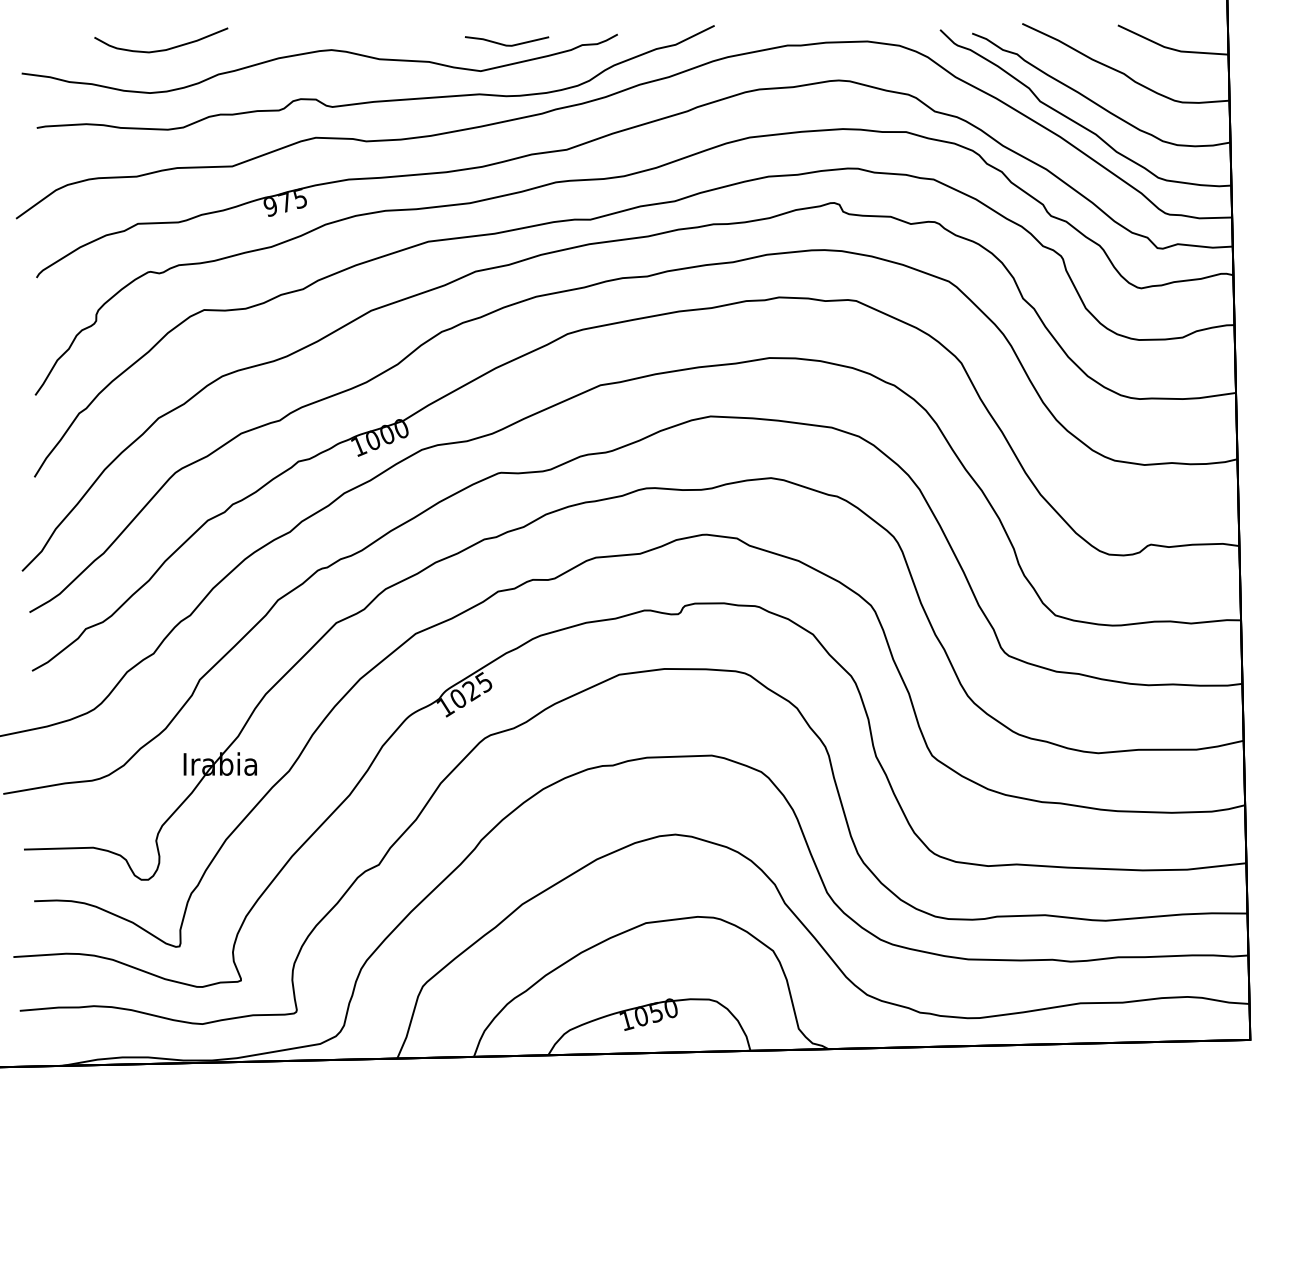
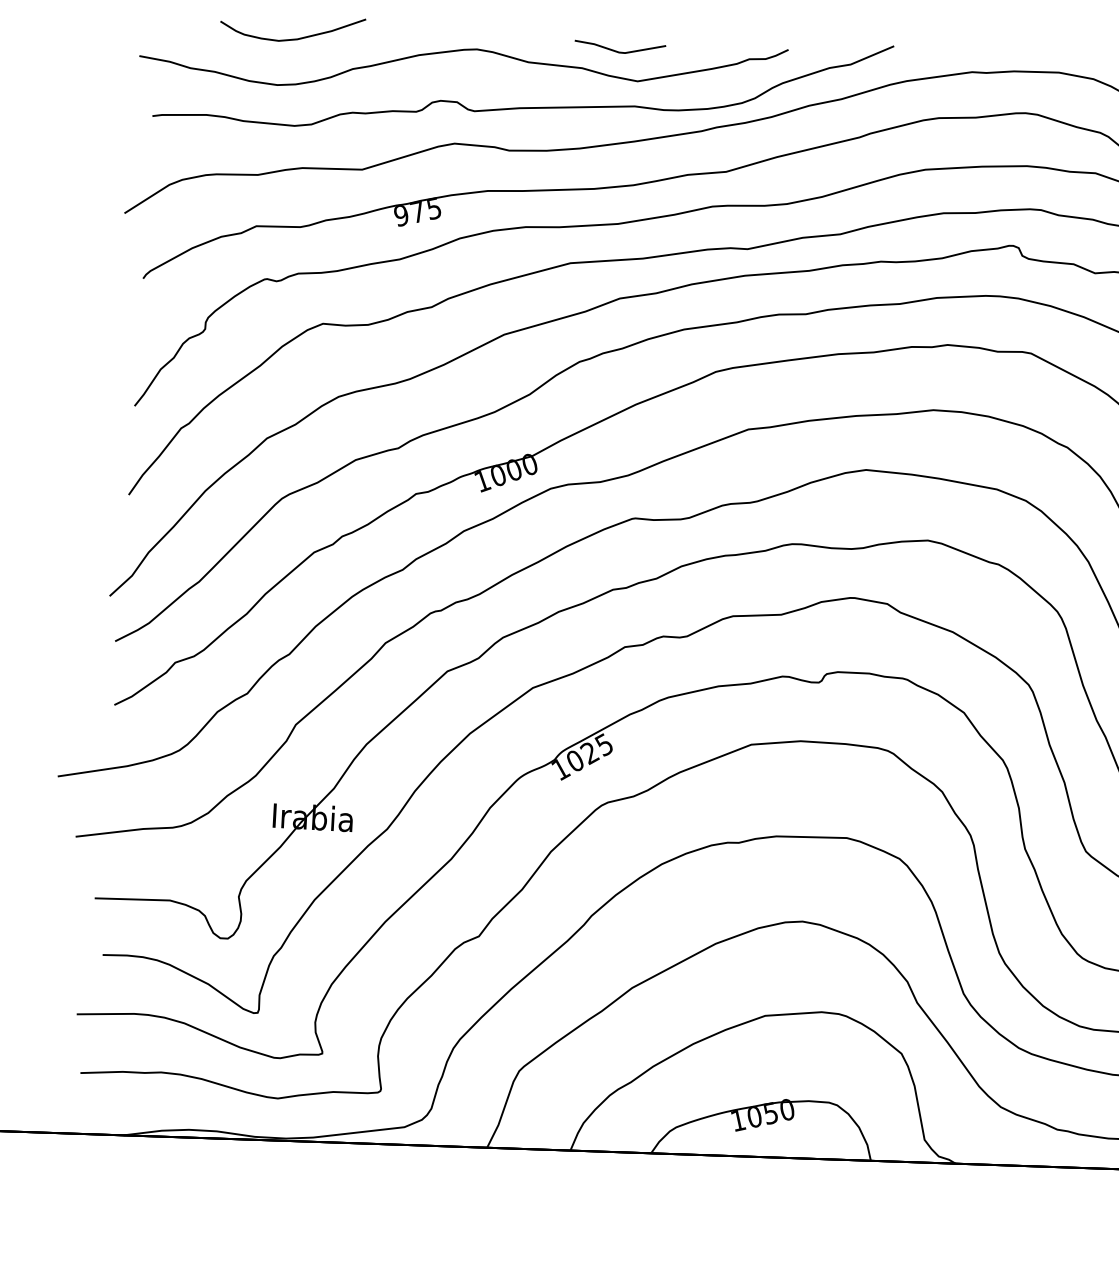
line: (507, 44) -> (620, 51), moved

